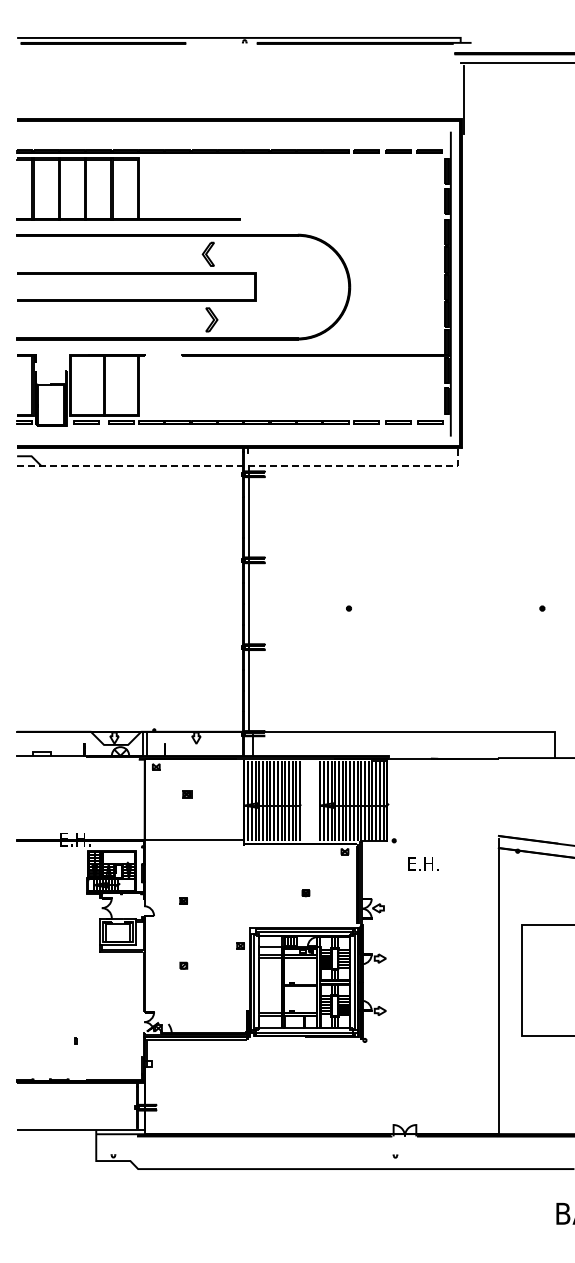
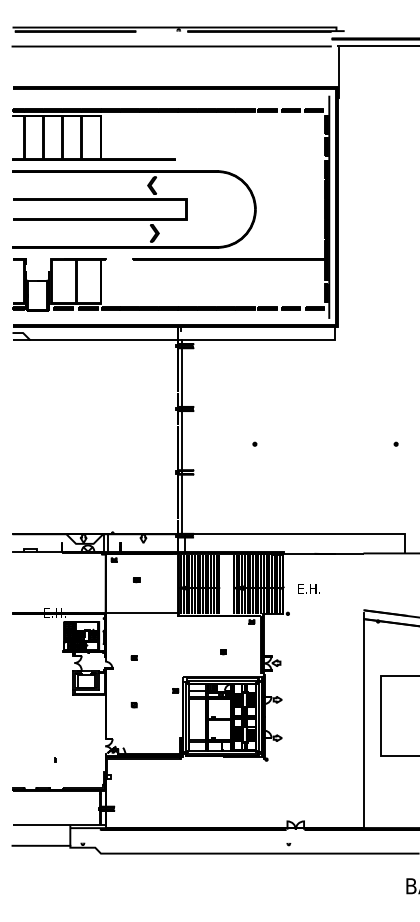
line: (234, 63) -> (171, 46), added
line: (247, 466) -> (180, 340), dashed -> solid
text: (423, 863) -> (309, 588), moved
line: (56, 1158) -> (41, 845), added

